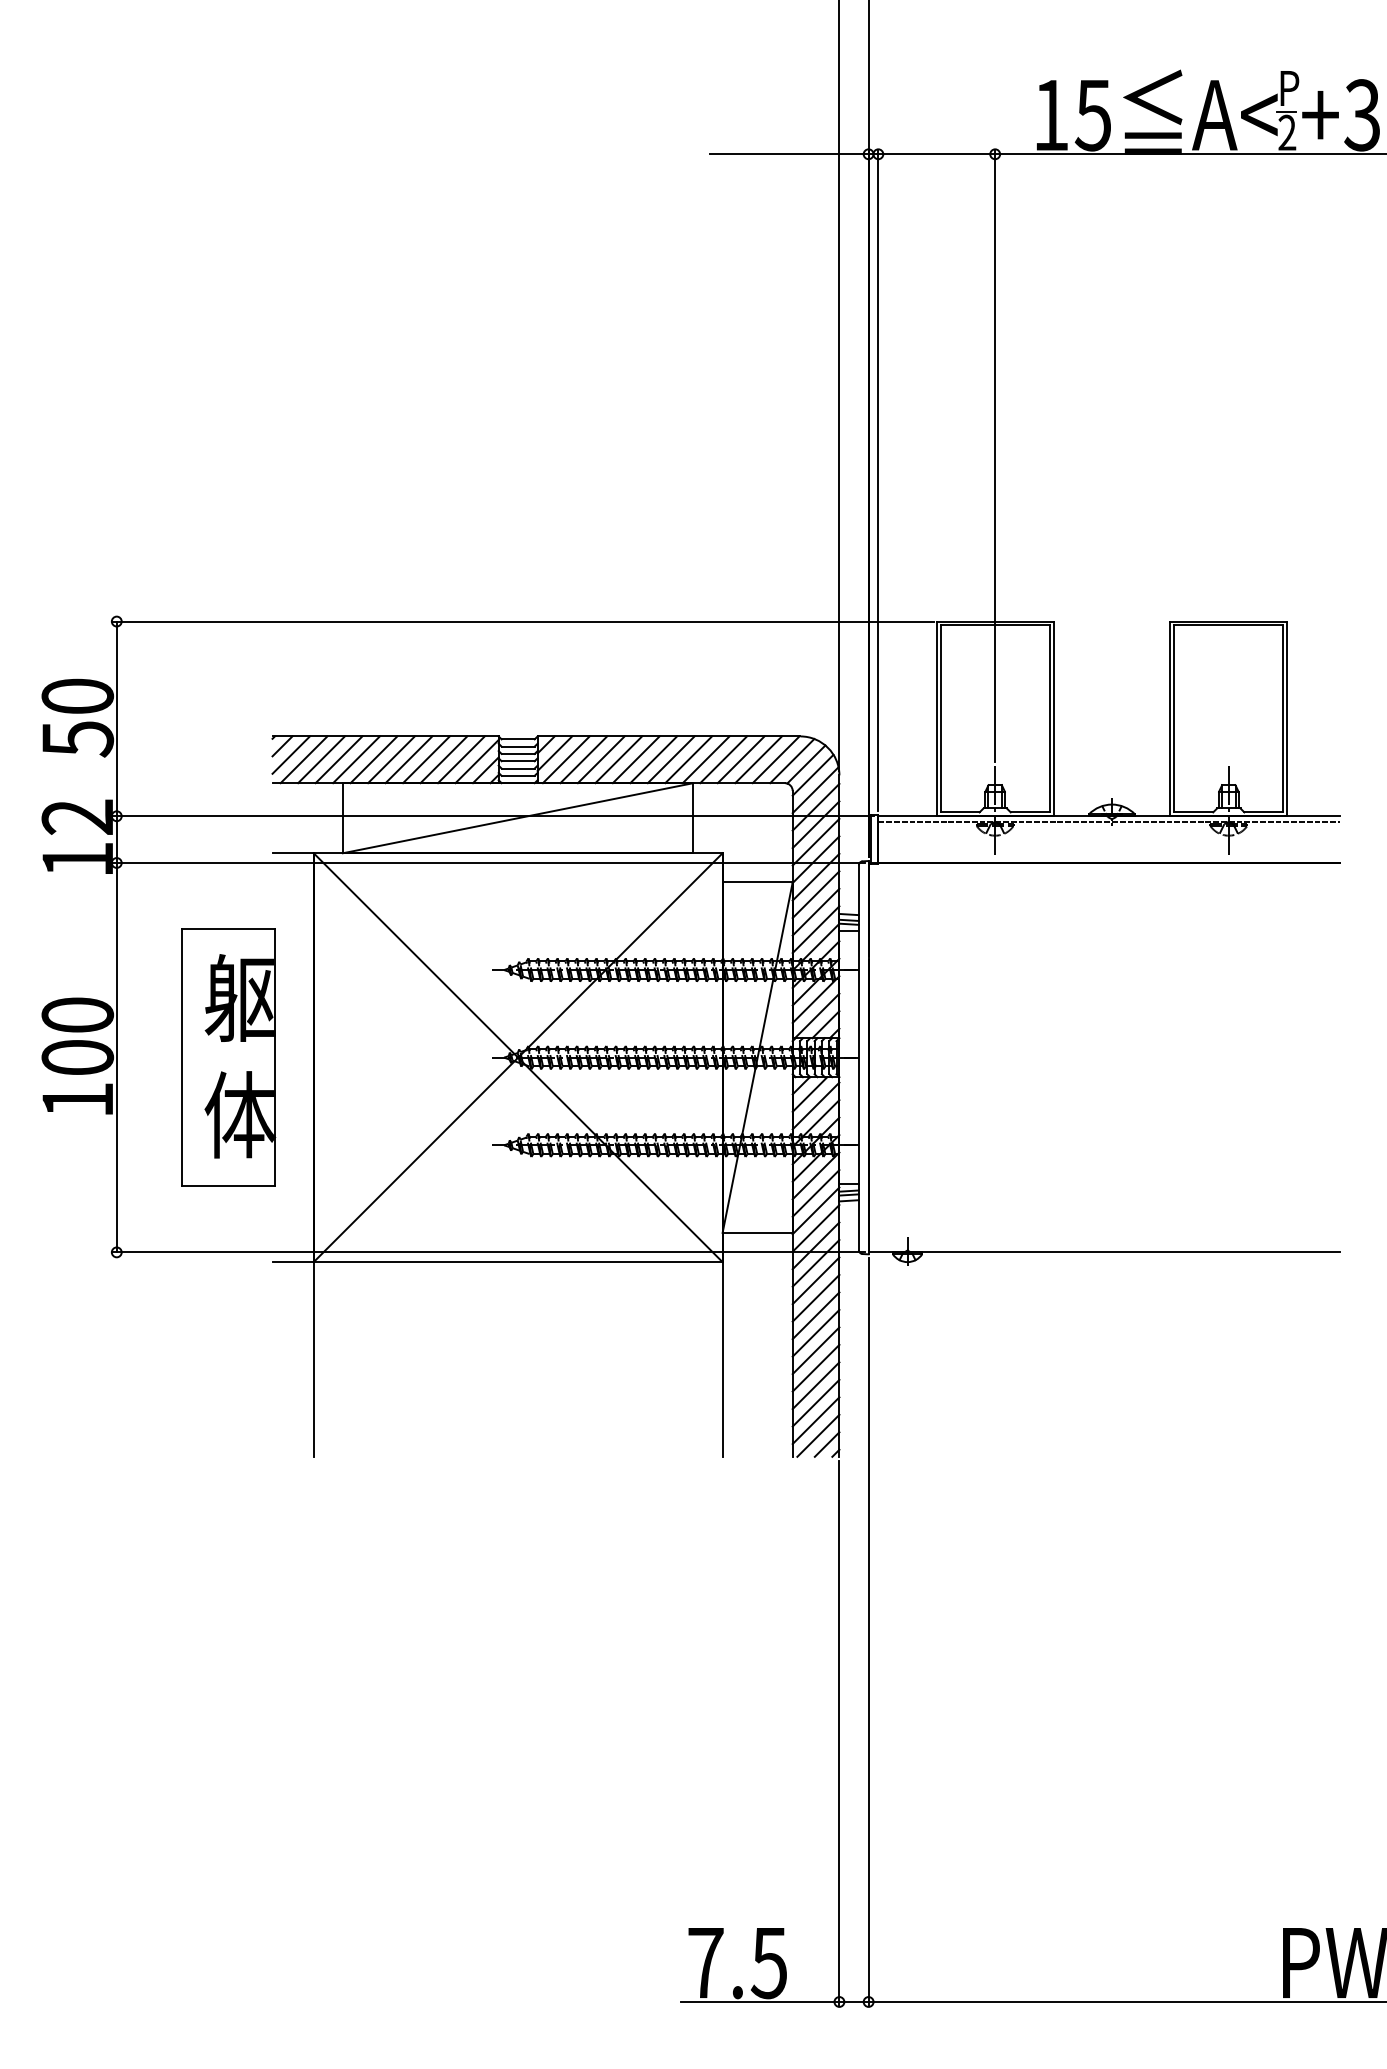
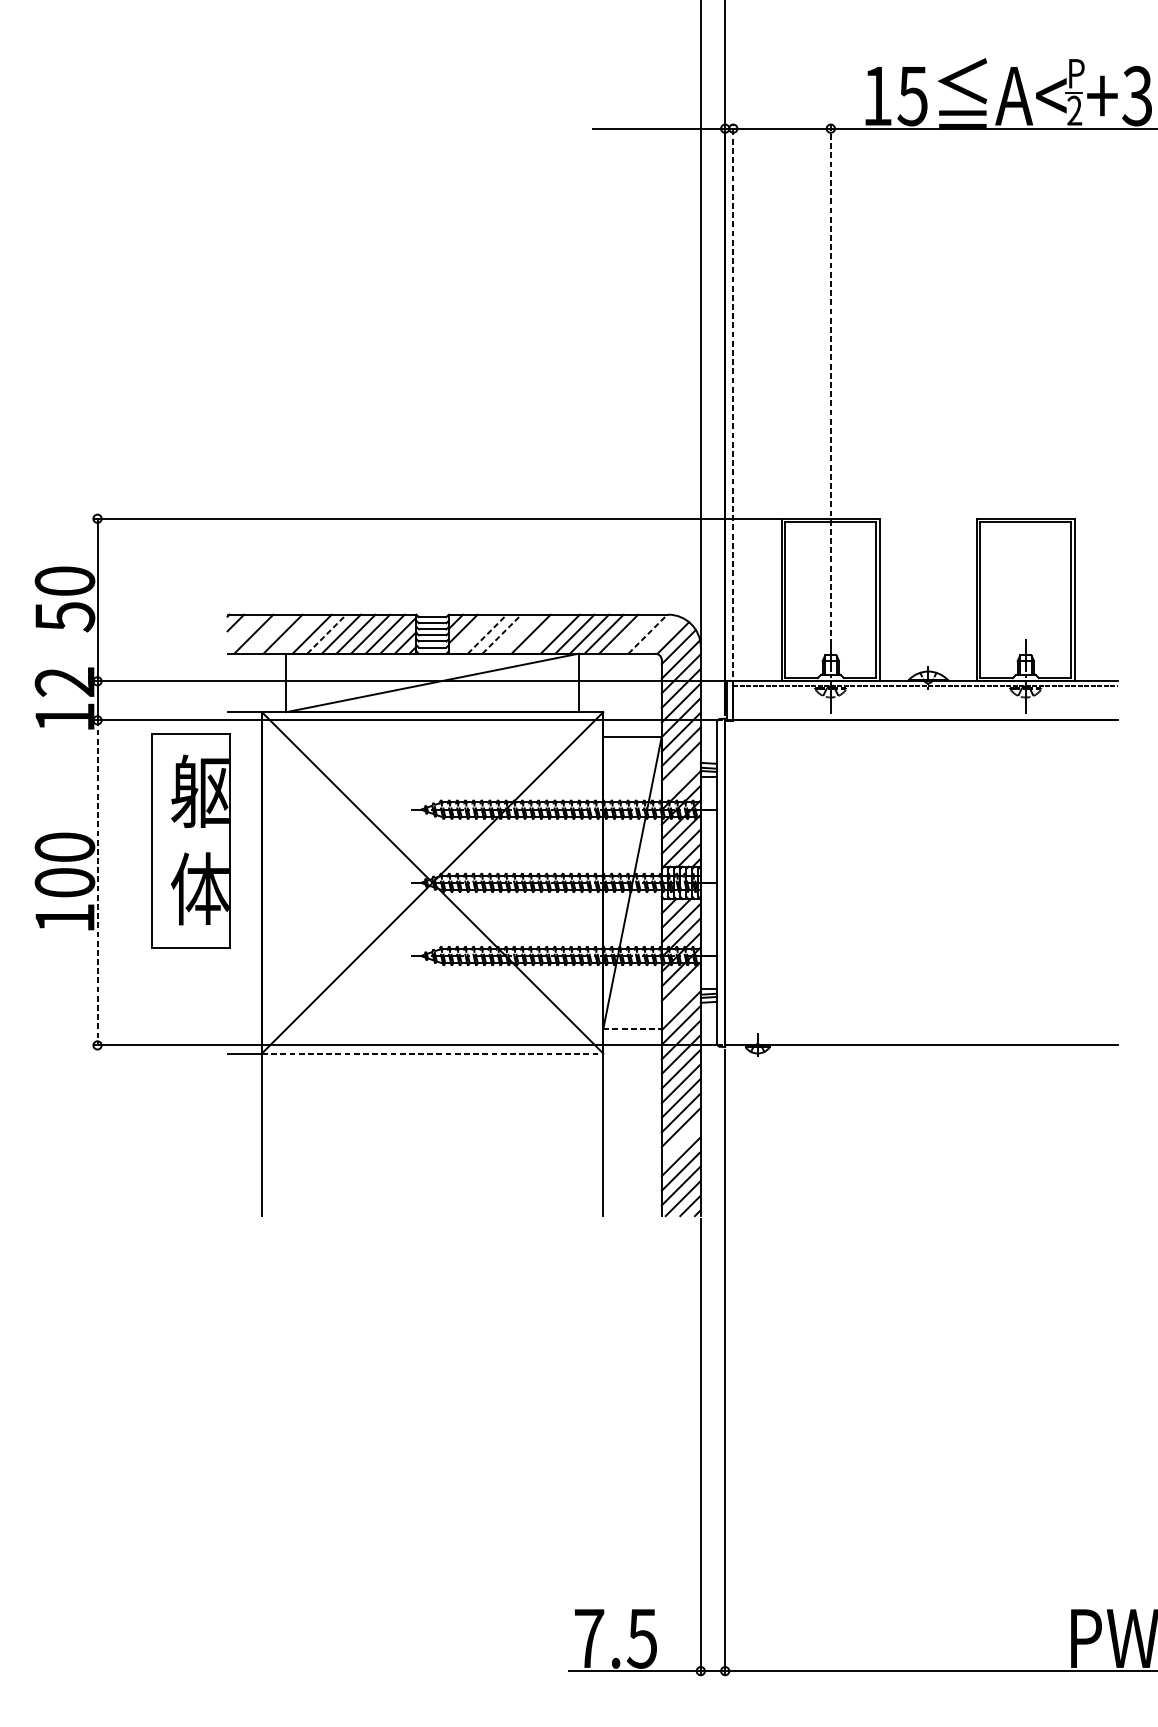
line: (995, 456) -> (831, 380), solid -> dashed
line: (878, 480) -> (733, 401), solid -> dashed
line: (290, 754) -> (242, 629), removed
line: (321, 759) -> (268, 633), removed
line: (356, 759) -> (297, 633), removed
line: (391, 759) -> (326, 633), solid -> dashed
line: (565, 759) -> (472, 633), removed
line: (584, 759) -> (488, 633), solid -> dashed
line: (601, 759) -> (502, 633), solid -> dashed
line: (618, 759) -> (516, 633), removed
line: (653, 759) -> (545, 633), removed
line: (758, 759) -> (633, 633), removed
line: (776, 759) -> (648, 633), solid -> dashed
line: (792, 761) -> (661, 635), removed
line: (815, 929) -> (680, 775), removed
line: (116, 1057) -> (97, 882), solid -> dashed
part: (228, 1057) -> (190, 840), moved
line: (815, 1193) -> (680, 996), removed
line: (758, 1232) -> (633, 1028), solid -> dashed
line: (518, 1262) -> (432, 1053), solid -> dashed
line: (815, 1367) -> (680, 1141), removed

